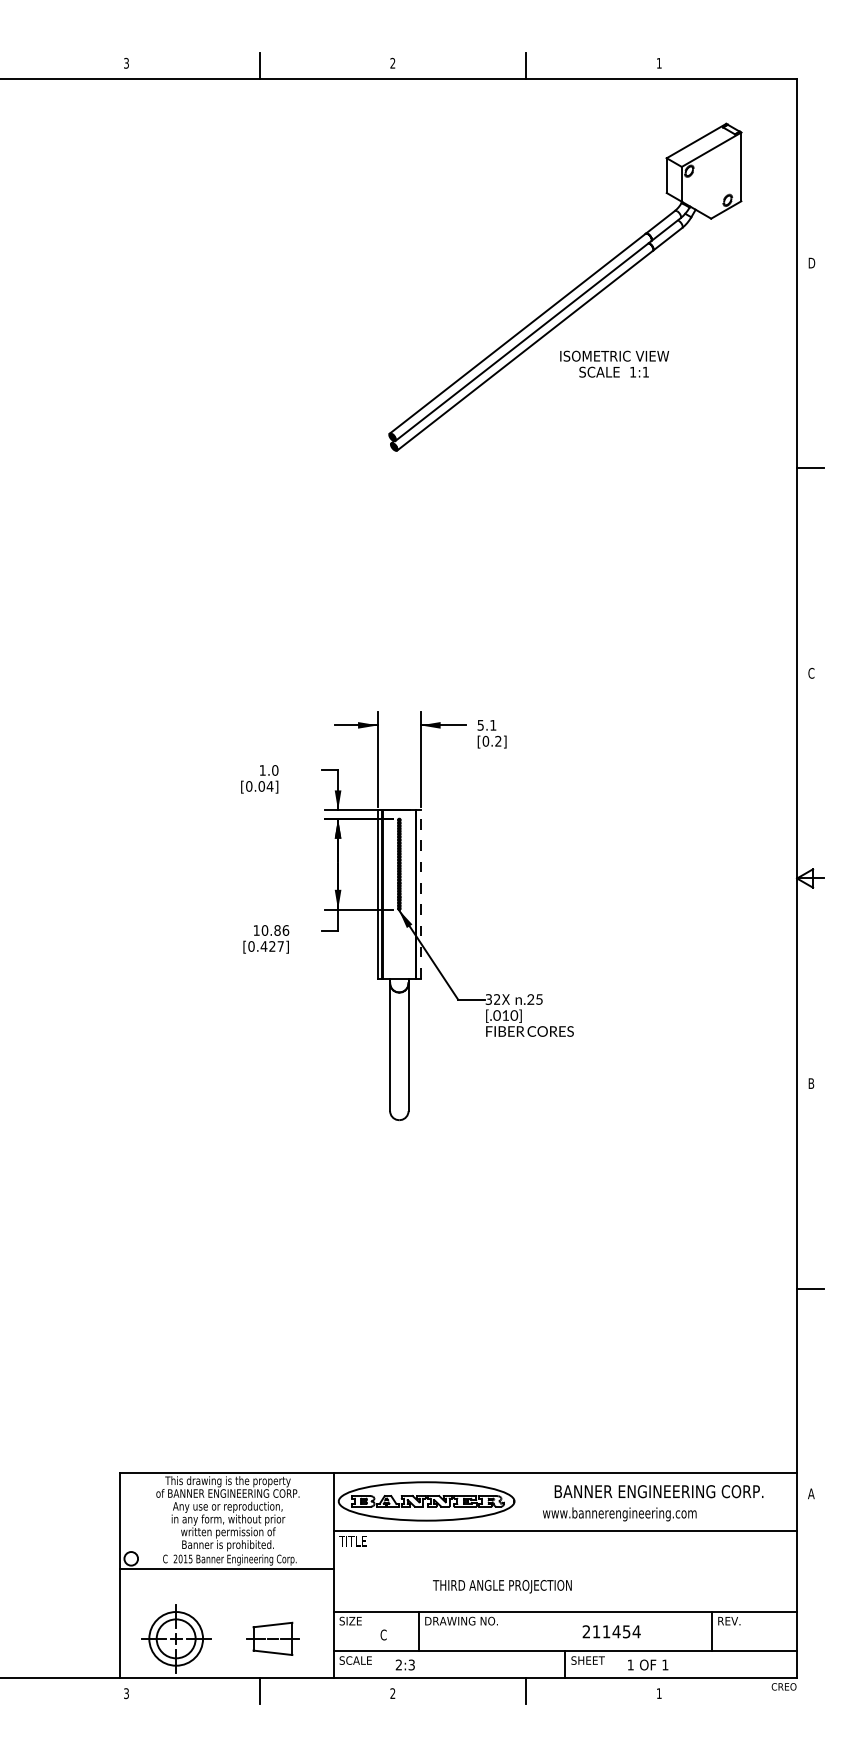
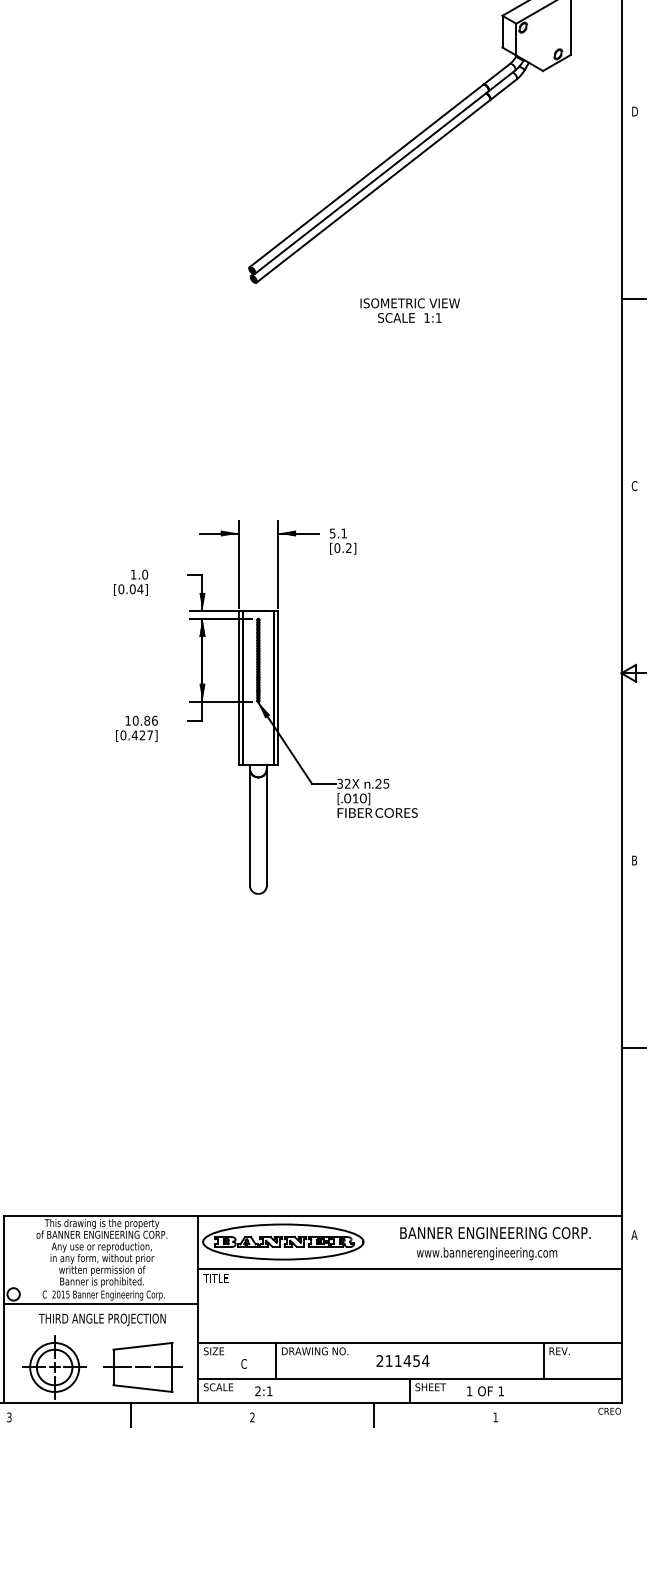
text: (614, 363) -> (410, 310), moved
line: (420, 894) -> (277, 687), dashed -> solid
text: (619, 1514) -> (486, 1253), moved
text: (502, 1586) -> (102, 1319), moved
text: (611, 1631) -> (402, 1360), moved
part: (272, 1638) -> (142, 1367), size x1.67
text: (411, 1664) -> (269, 1390), 2:3 -> 2:1

